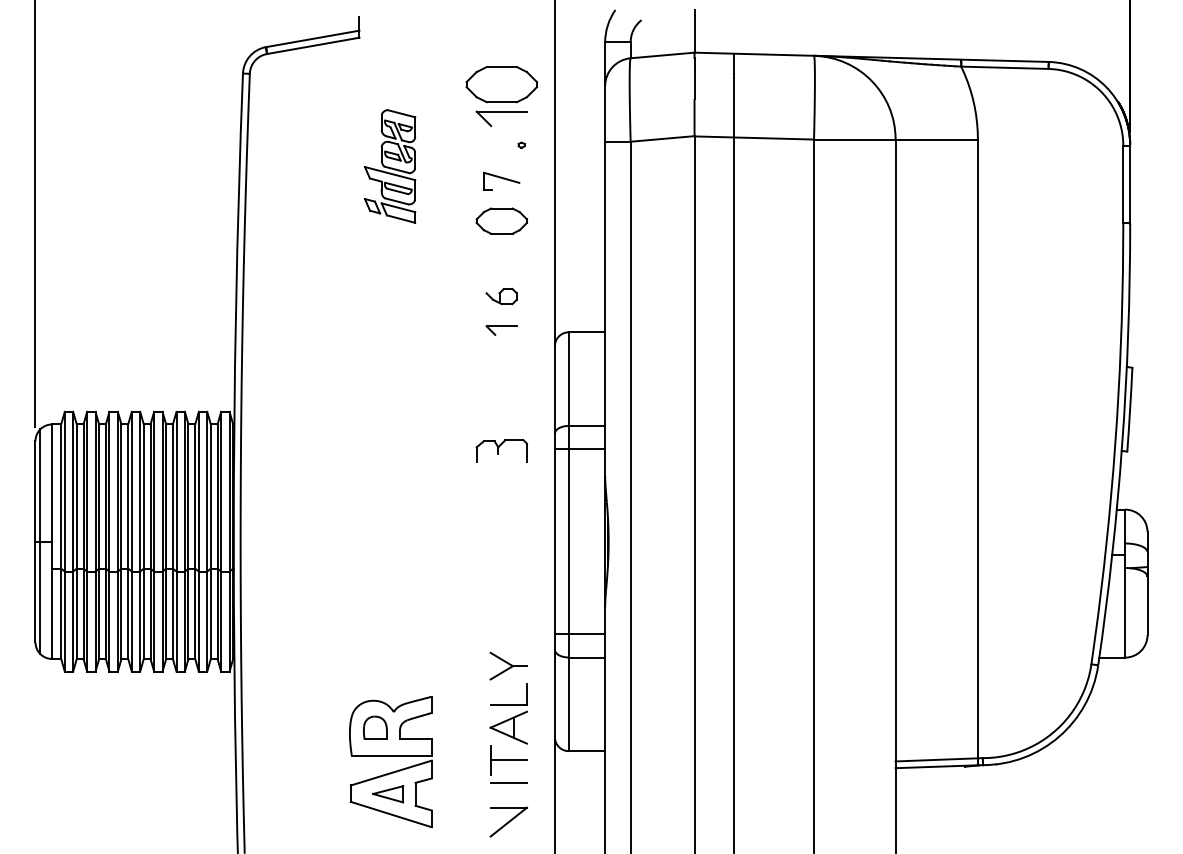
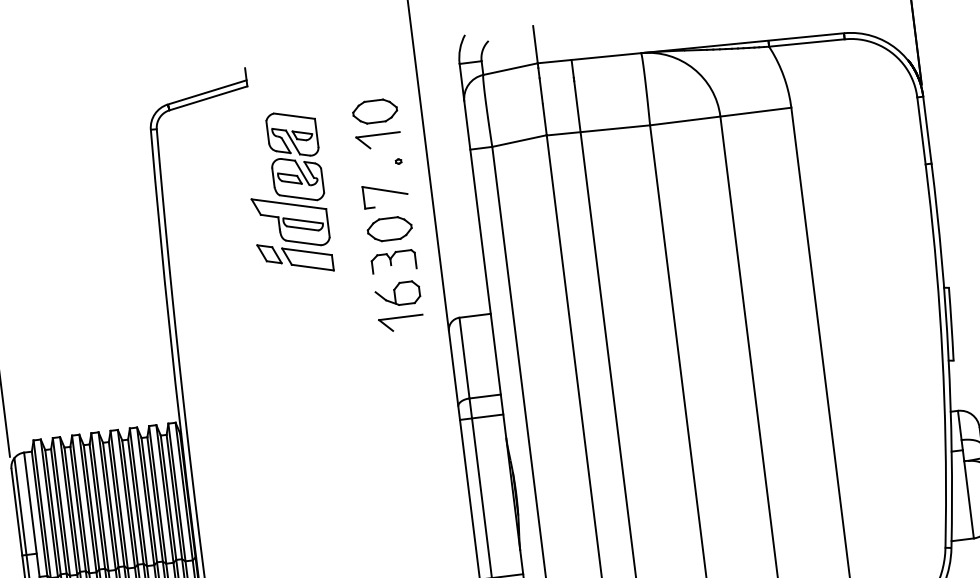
part: (501, 84) -> (374, 111), size x0.71
part: (389, 166) -> (287, 194), size x1.67
part: (501, 181) -> (385, 195), size x1.43
part: (501, 296) -> (397, 294), size x1.67
part: (501, 330) -> (401, 323), size x1.67
part: (501, 450) -> (393, 261), moved

